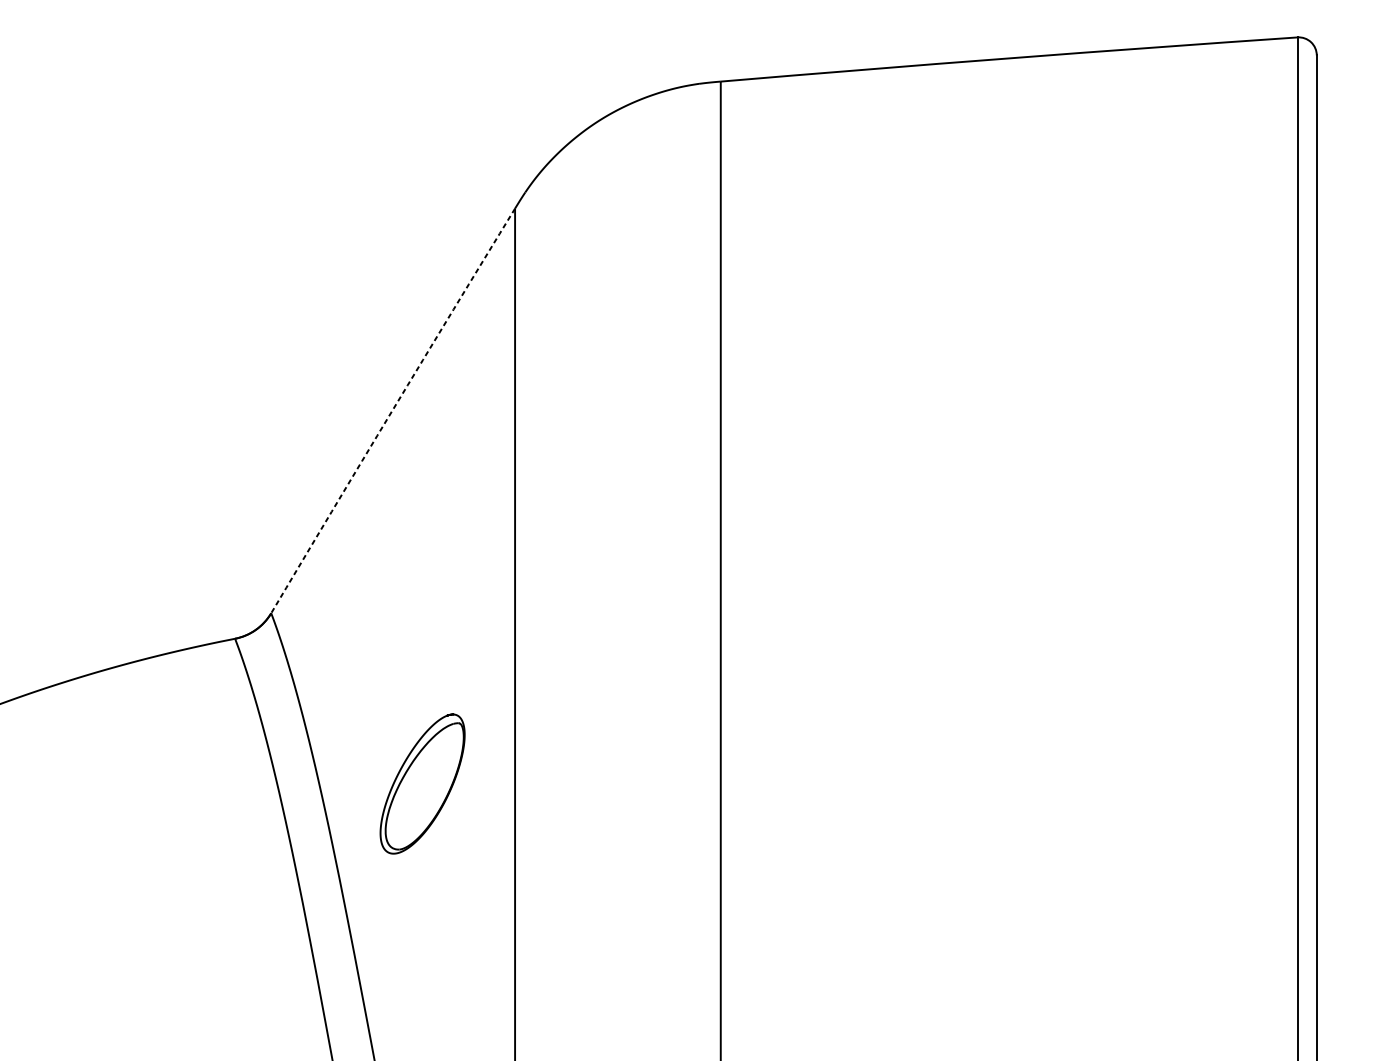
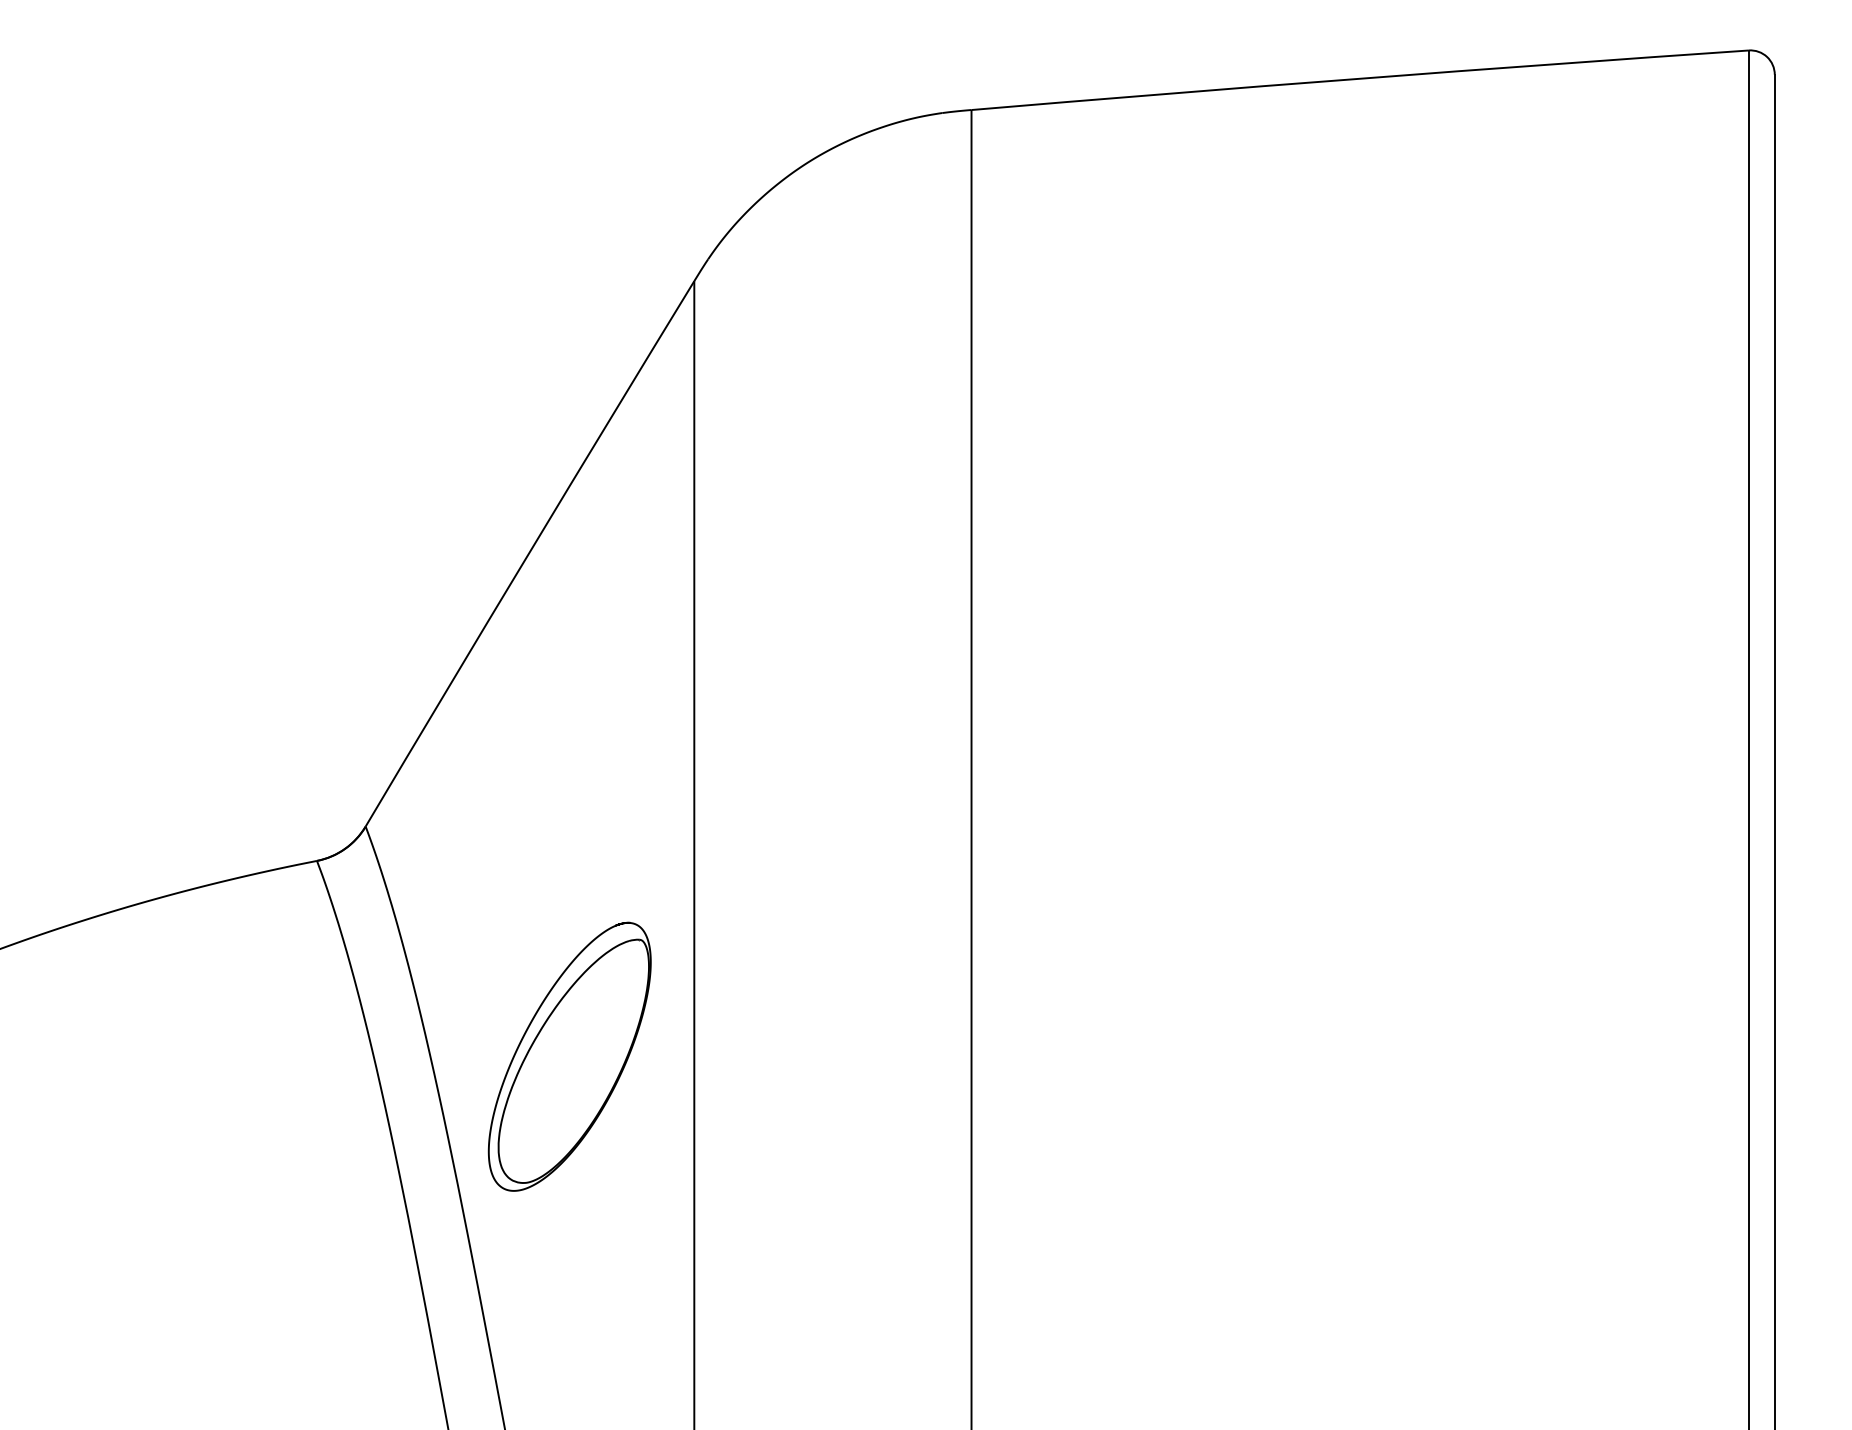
arc: (392, 410) -> (529, 553), dashed -> solid
part: (422, 783) -> (569, 1056), size x1.43

